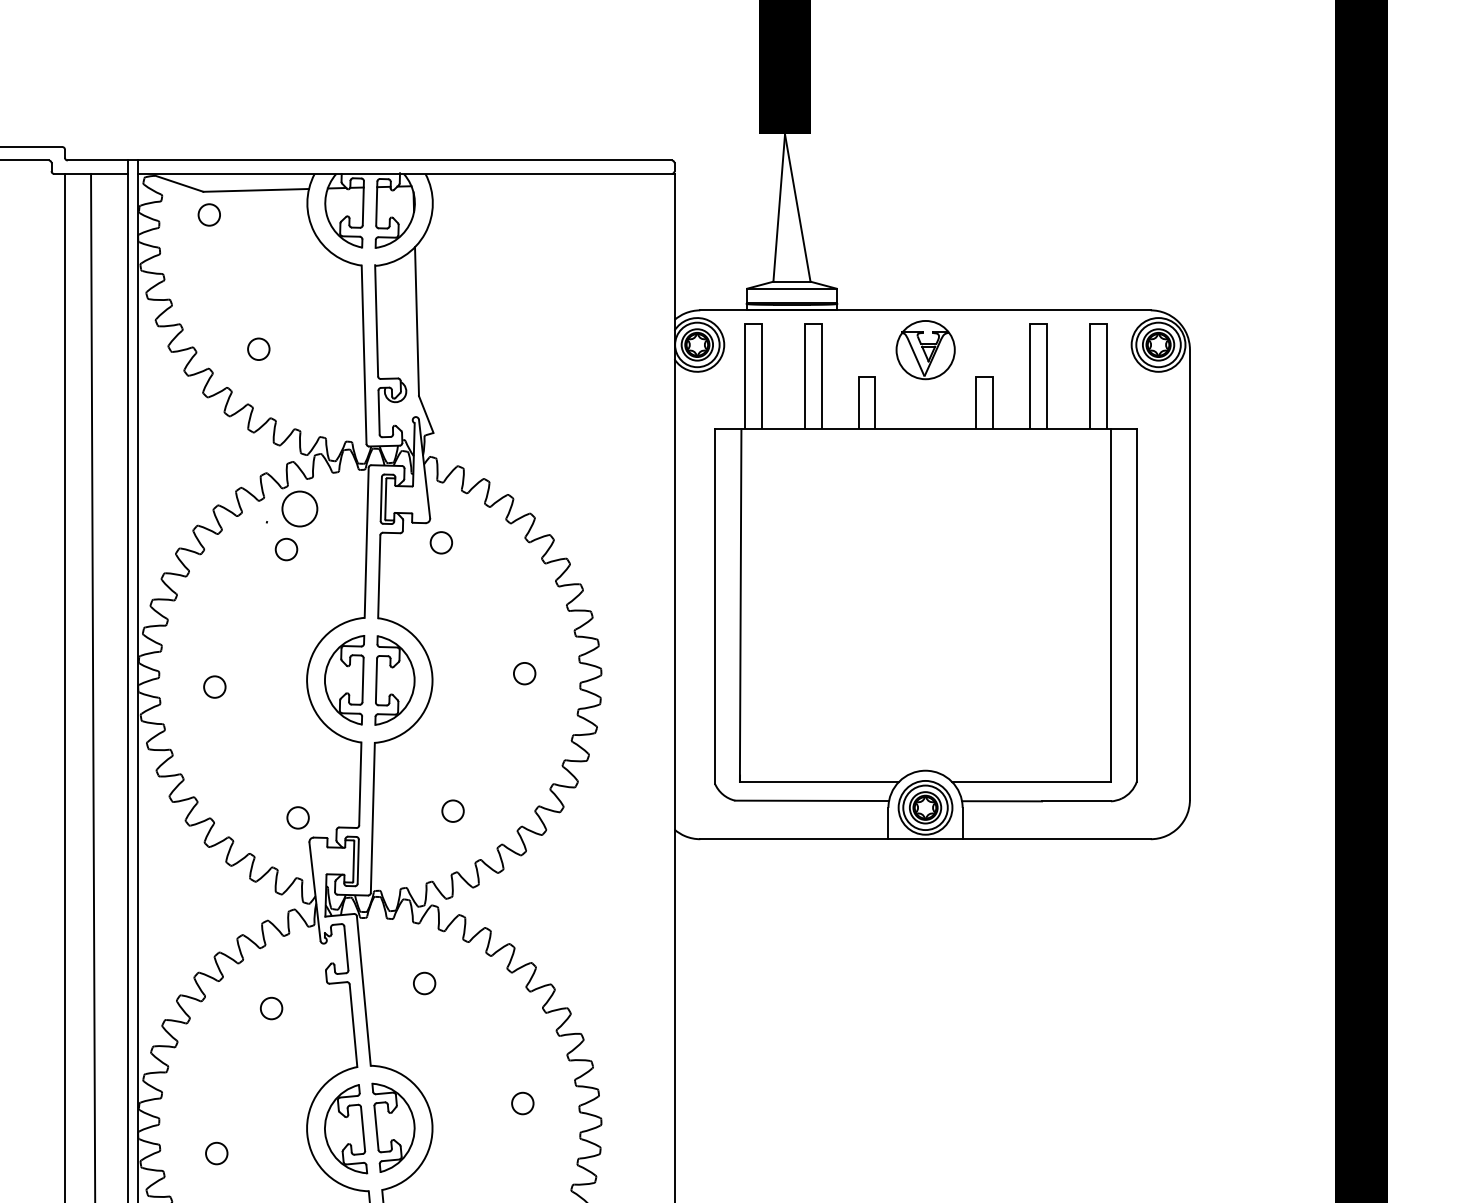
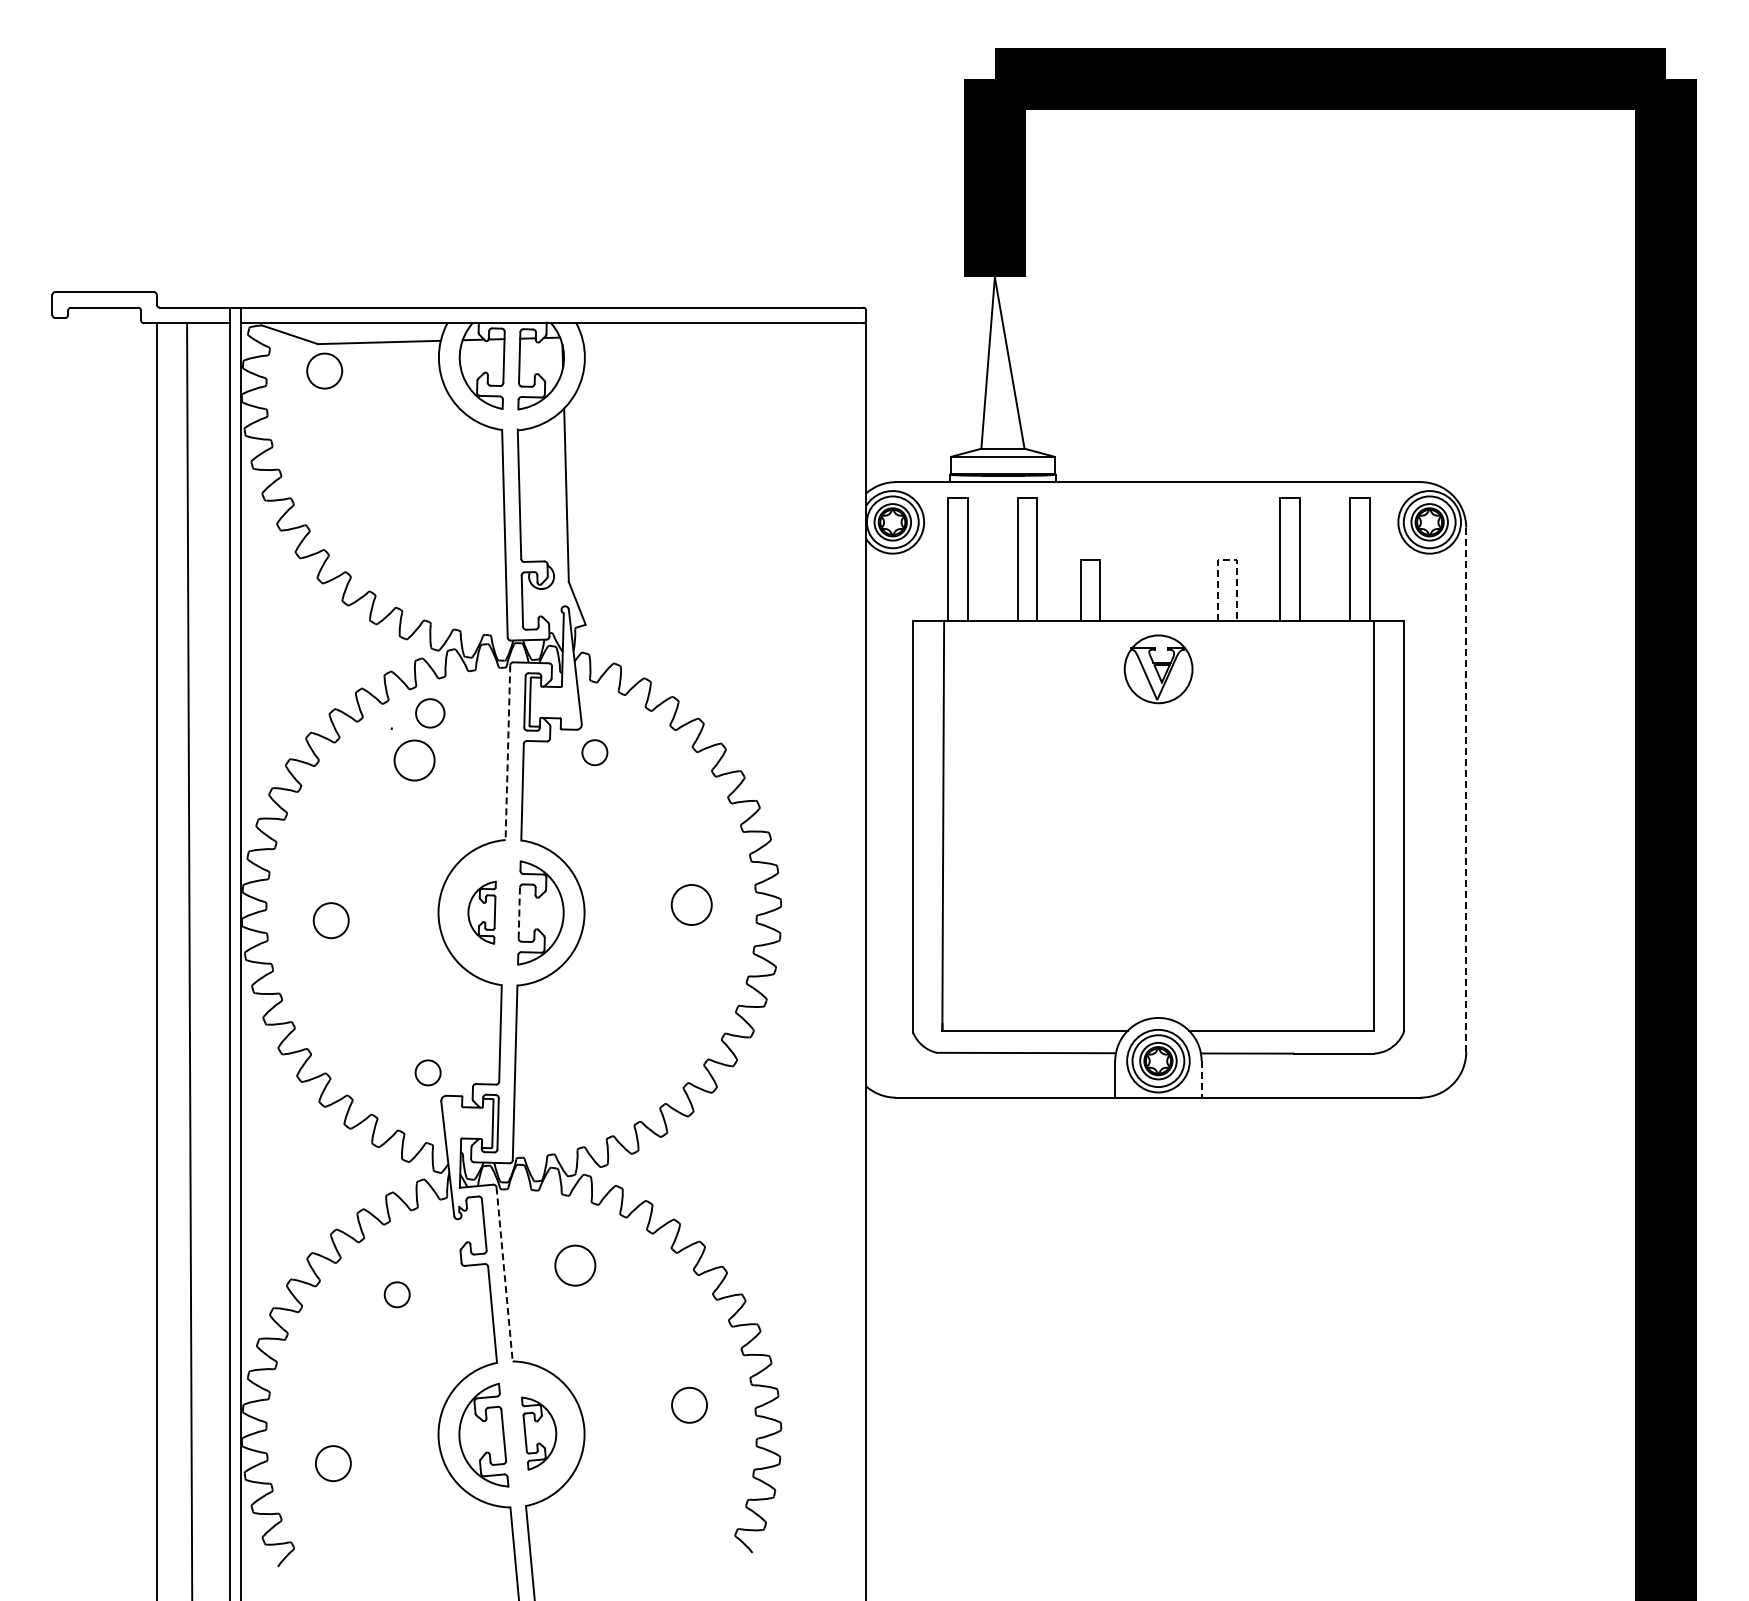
circle: (209, 214) -> (324, 370), size x1.4
circle: (258, 349) -> (382, 527), removed
part: (925, 350) -> (1158, 669), moved
line: (984, 377) -> (1227, 560), solid -> dashed
circle: (300, 509) -> (430, 713), size x0.7
line: (366, 543) -> (507, 753), solid -> dashed
circle: (286, 549) -> (414, 760), size x1.6
line: (1190, 575) -> (1466, 790), solid -> dashed
circle: (524, 673) -> (691, 904), size x1.6
part: (343, 680) -> (481, 912), size x0.6
line: (376, 680) -> (519, 912), solid -> dashed
circle: (214, 686) -> (330, 920), size x1.4
circle: (453, 810) -> (608, 1064), removed
line: (962, 823) -> (1201, 1079), solid -> dashed
circle: (423, 983) -> (574, 1265), size x1.6
line: (363, 991) -> (504, 1274), solid -> dashed
circle: (522, 1103) -> (689, 1405), size x1.4
part: (392, 1127) -> (538, 1433), size x0.7
circle: (216, 1153) -> (333, 1463), size x1.4

